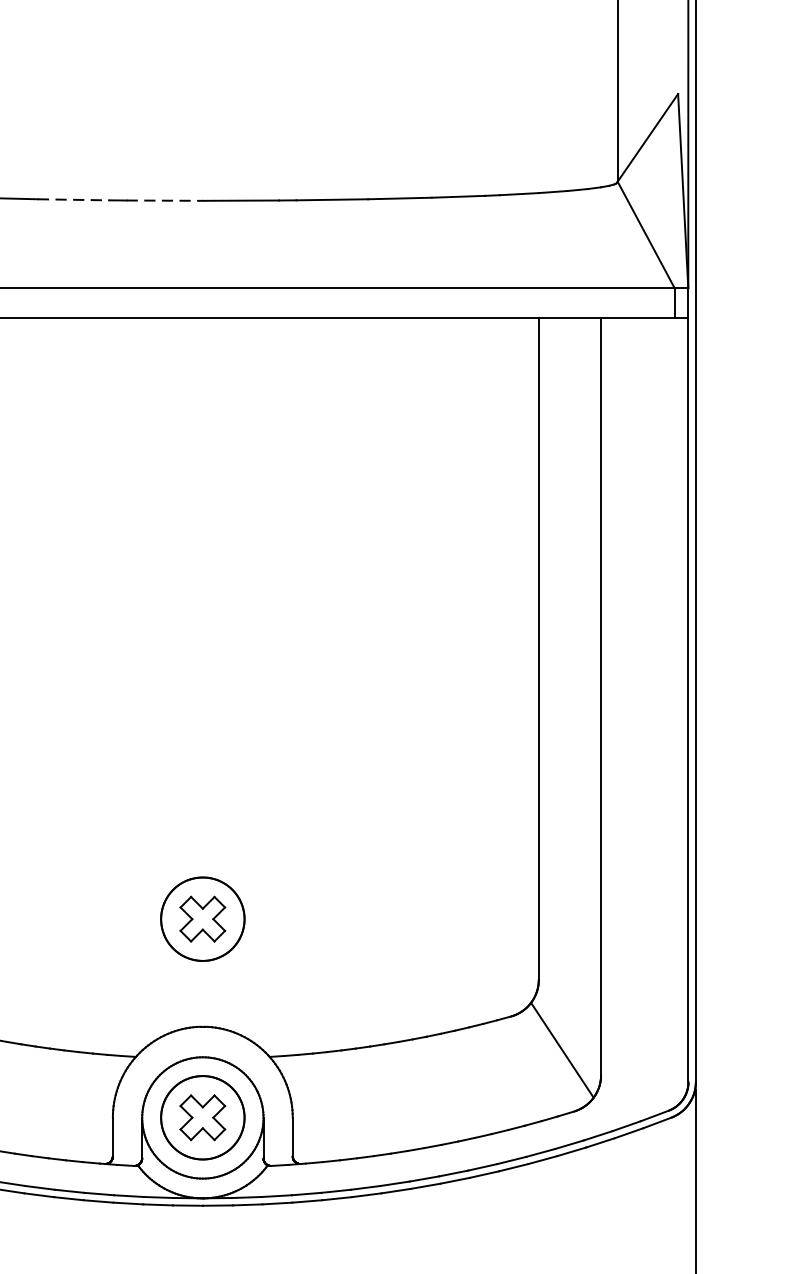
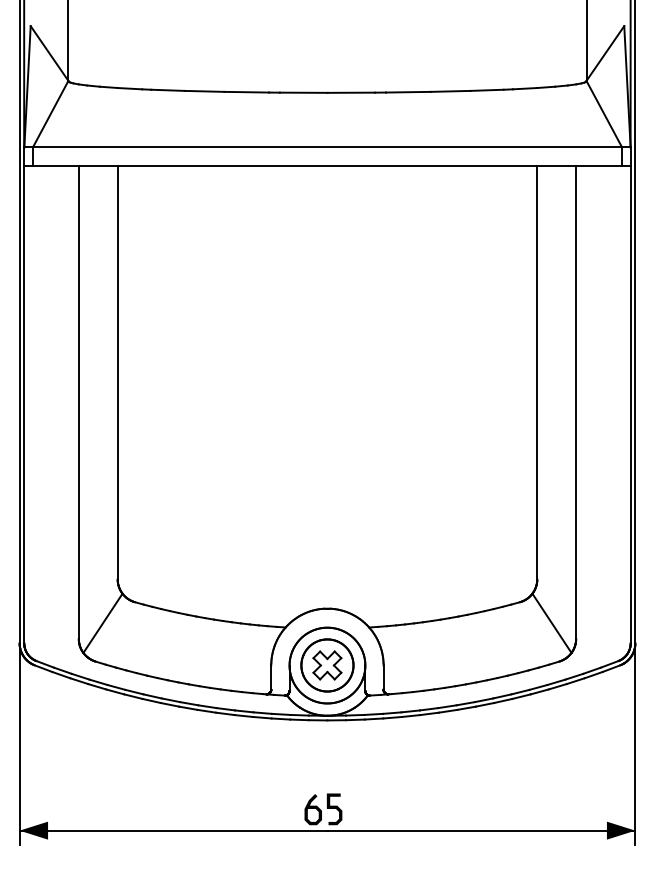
line: (74, 200) -> (247, 92), dashed -> solid
line: (164, 200) -> (303, 92), dashed -> solid
part: (202, 919) -> (327, 541), removed

